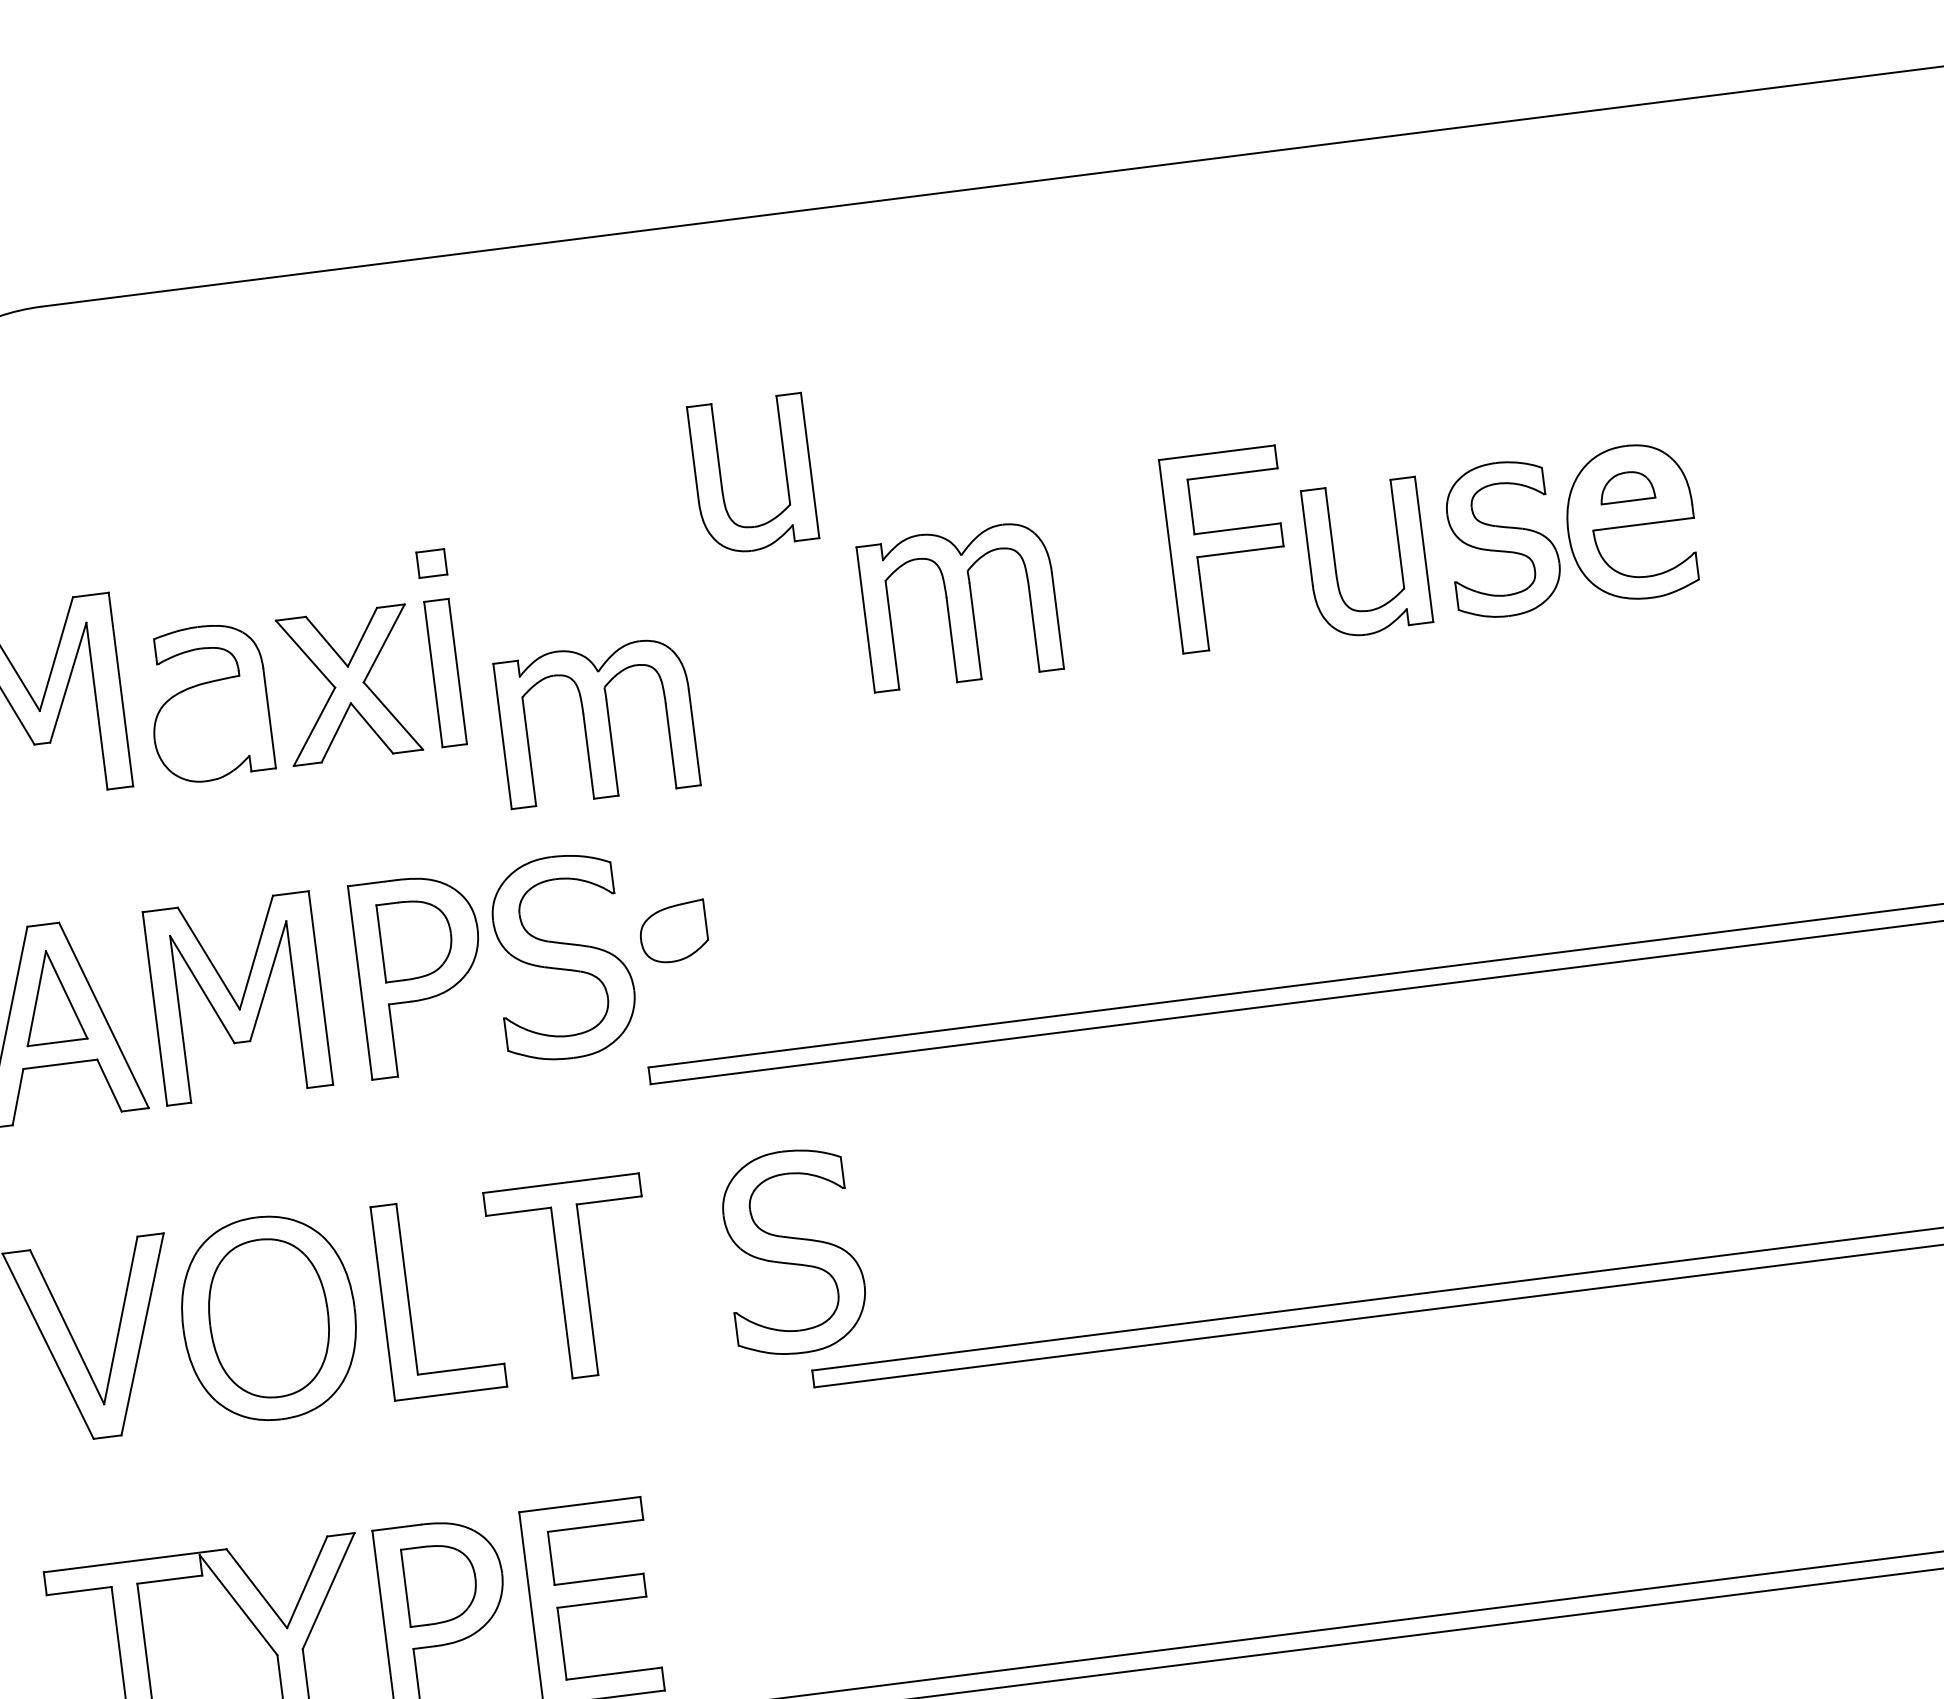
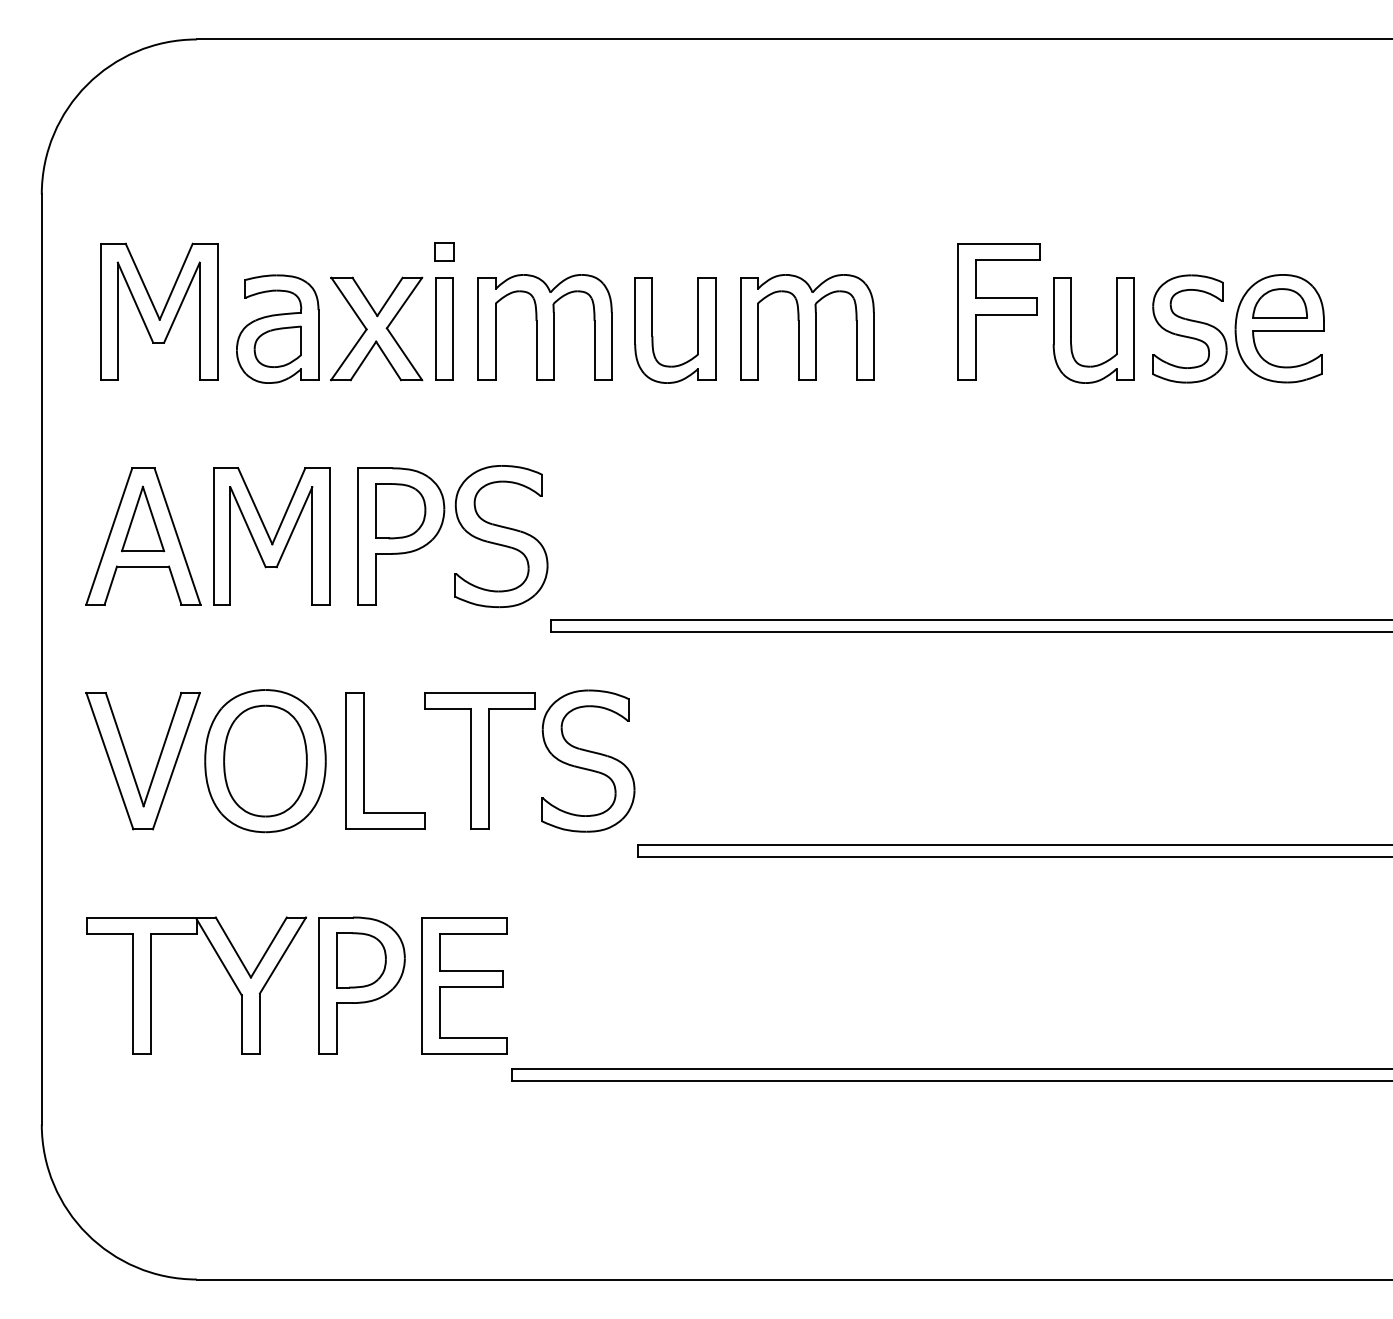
part: (784, 470) -> (697, 330), moved
part: (1625, 487) -> (1279, 303), size x1.43
part: (595, 722) -> (544, 327), moved
part: (672, 931) -> (277, 346), moved
part: (793, 1251) -> (588, 760), moved

